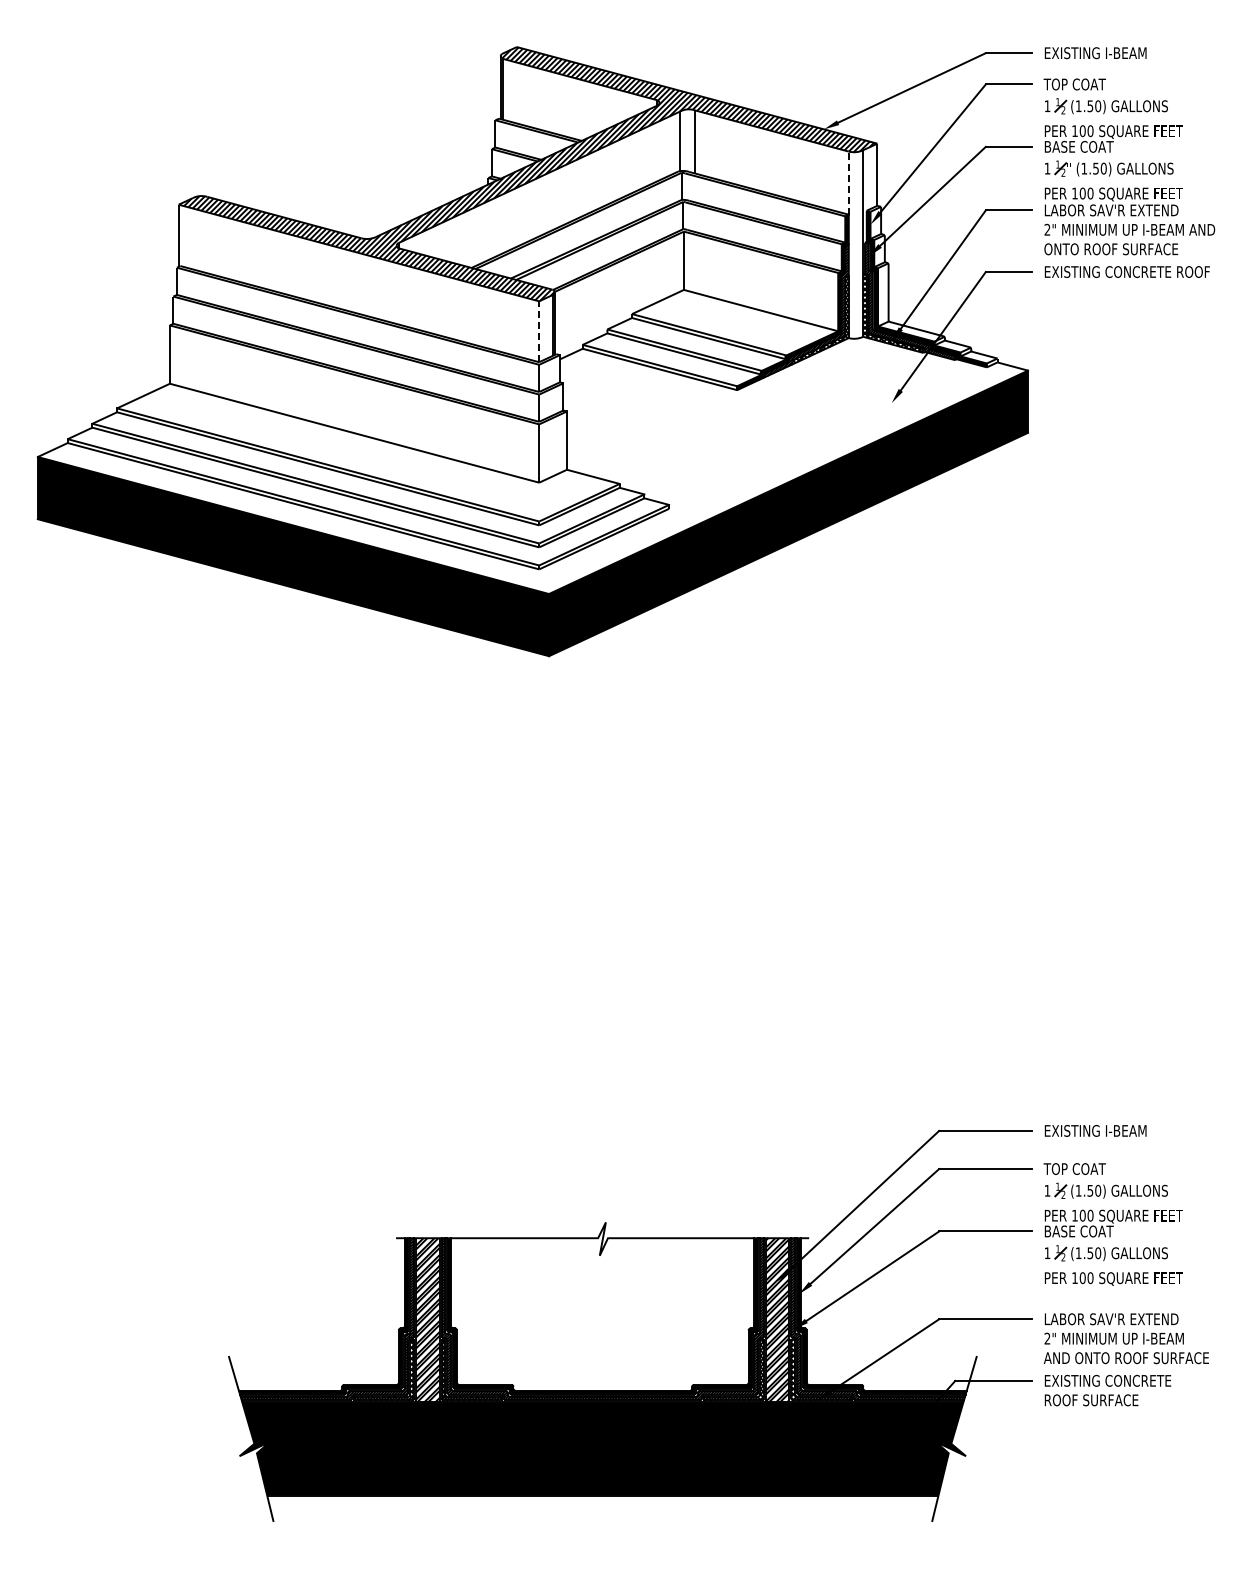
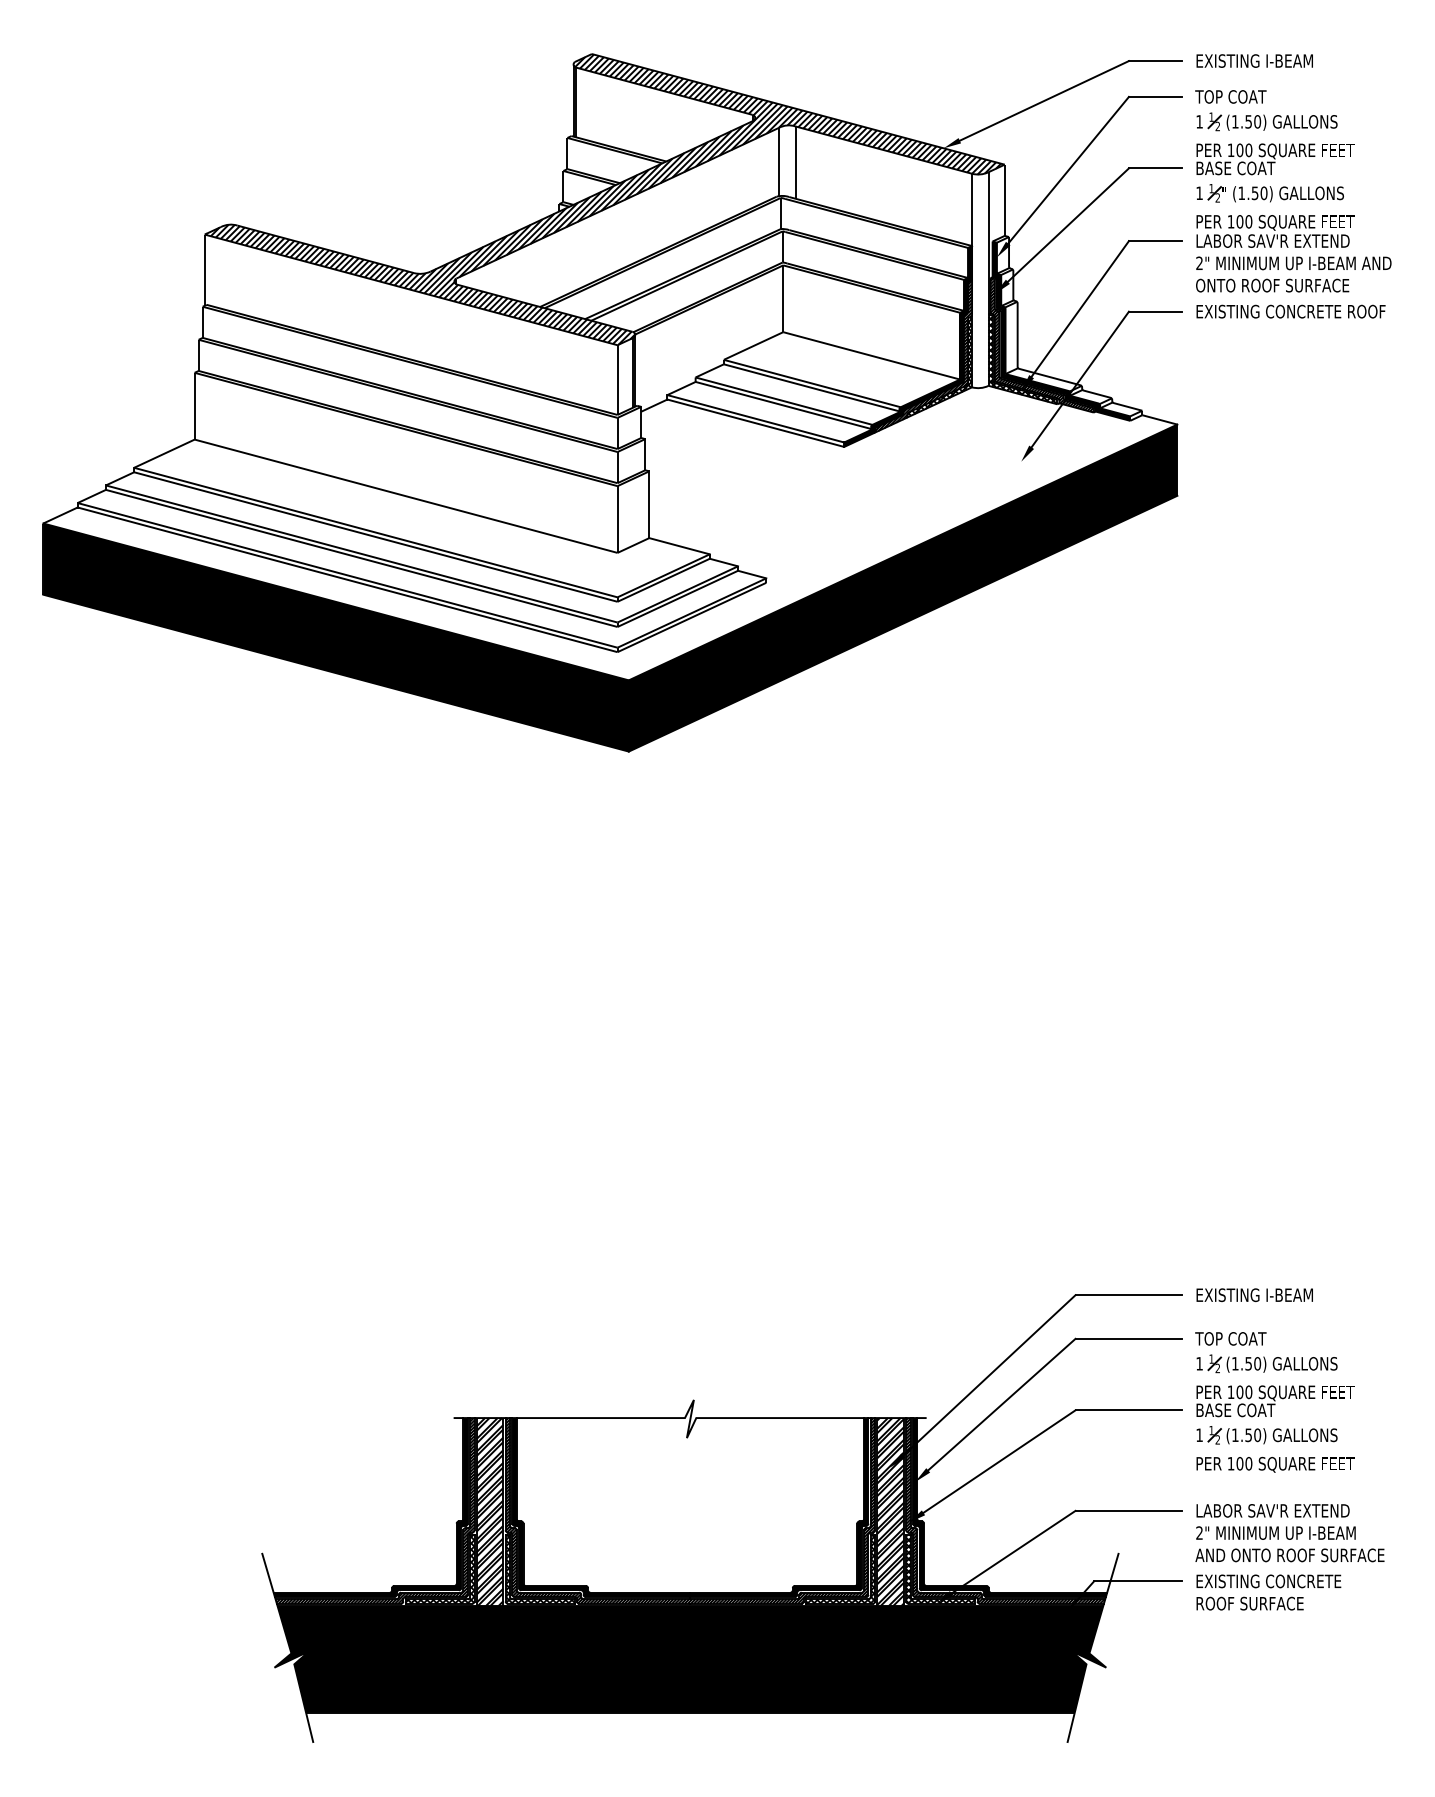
line: (848, 183) -> (971, 210), dashed -> solid
line: (539, 331) -> (617, 379), dashed -> solid

